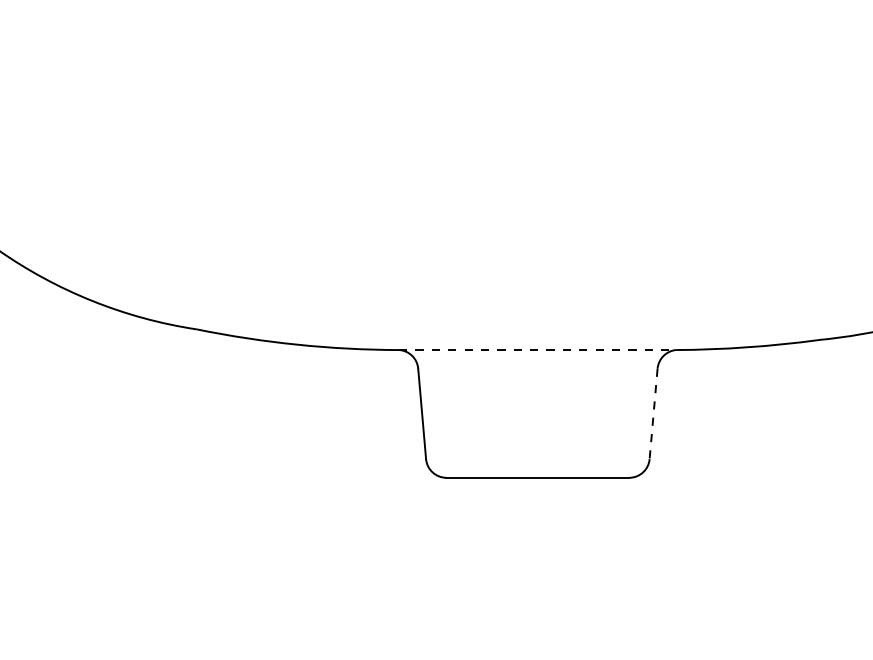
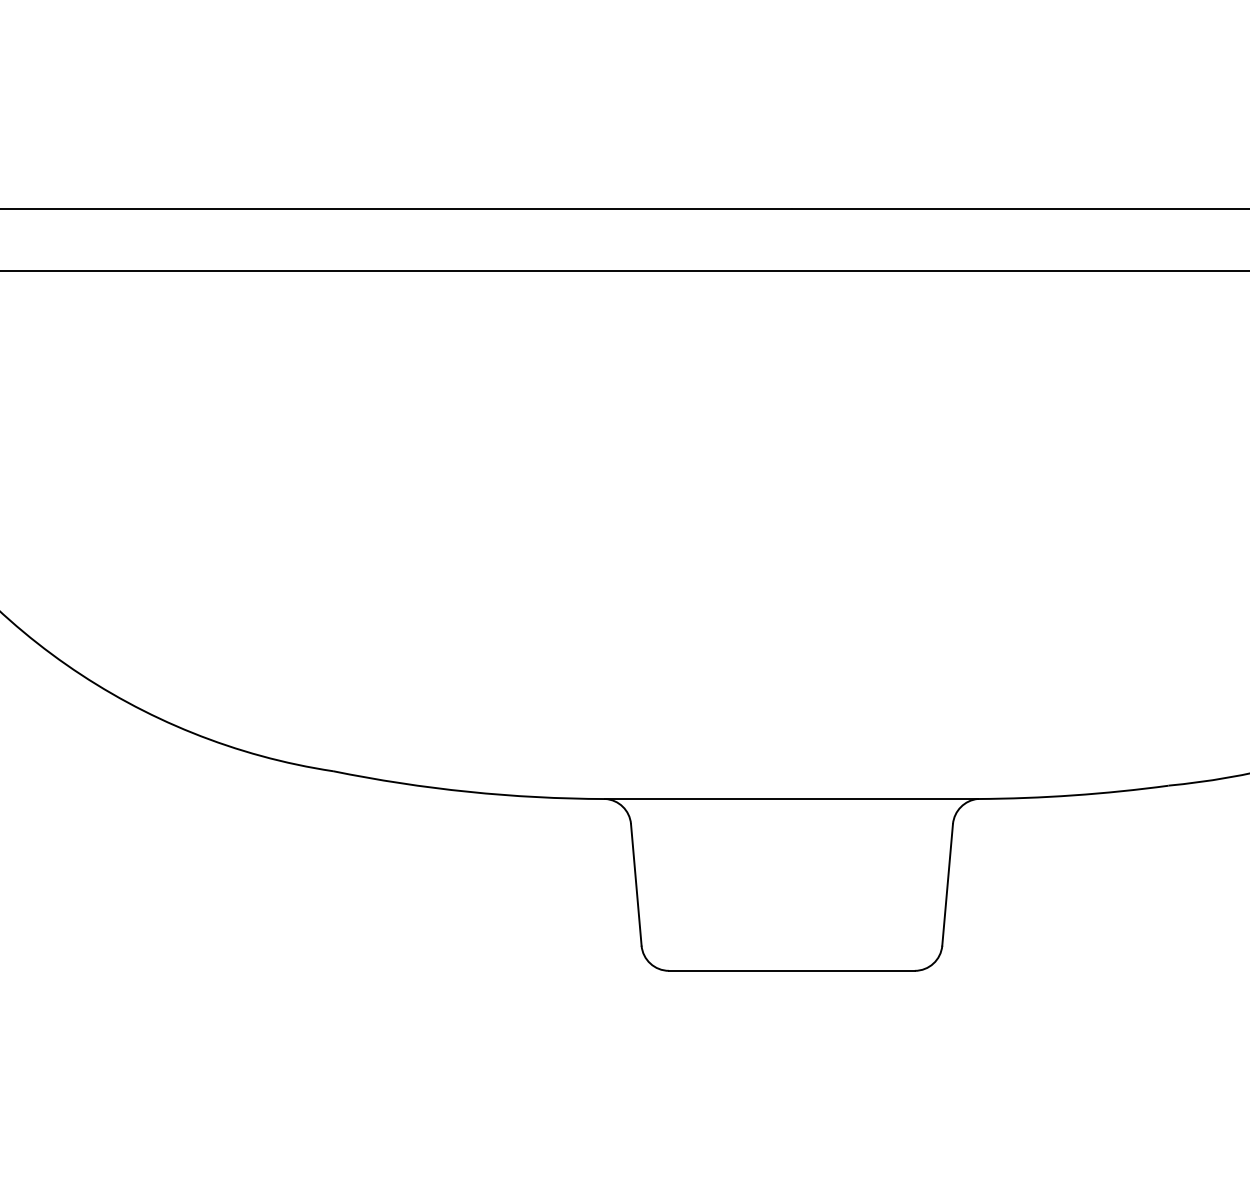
line: (538, 350) -> (792, 799), dashed -> solid
line: (653, 414) -> (947, 885), dashed -> solid

